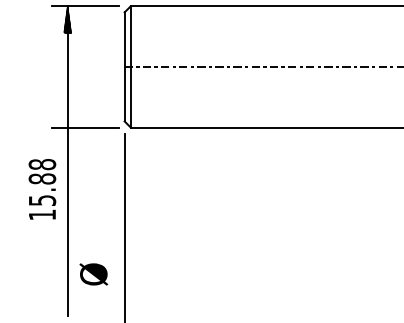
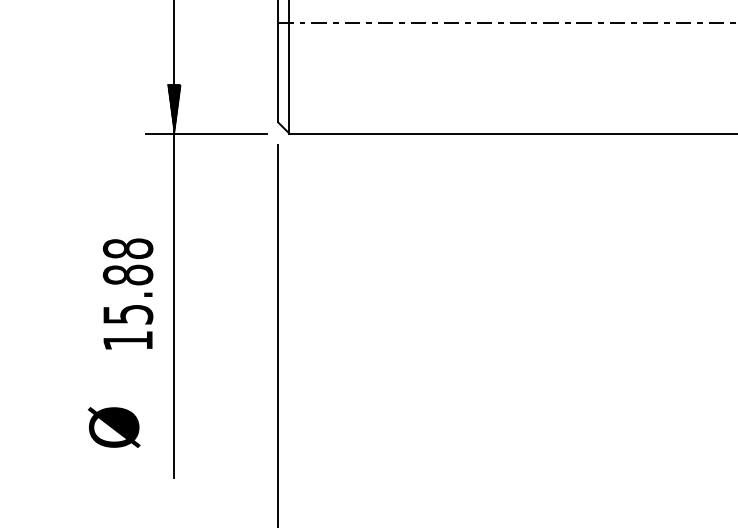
hatch: (67, 113) -> (173, 107), added
text: (42, 189) -> (128, 294), moved
text: (93, 274) -> (113, 427), moved

